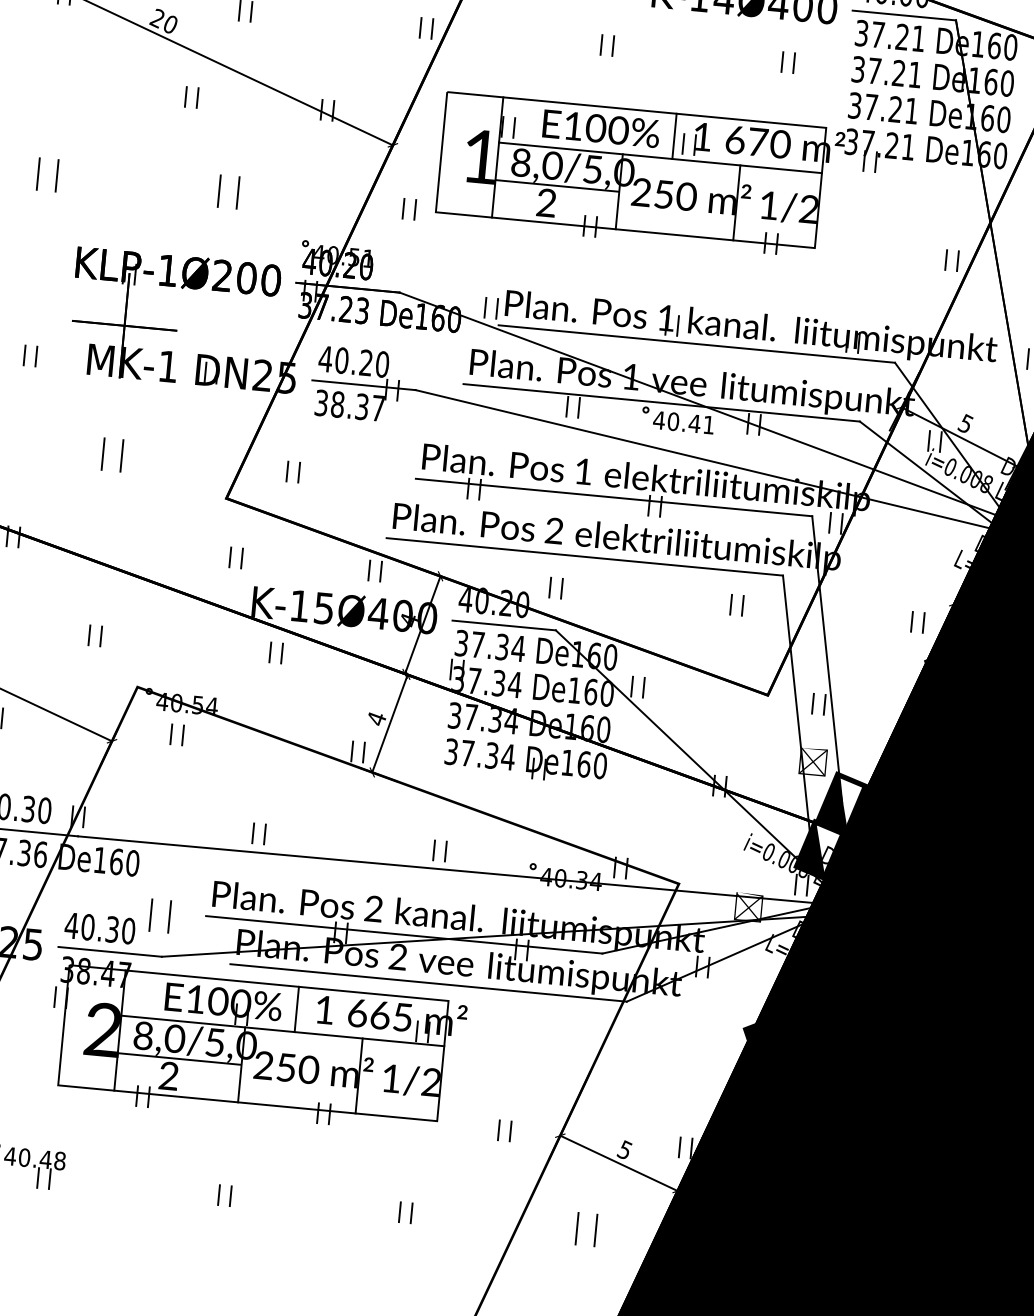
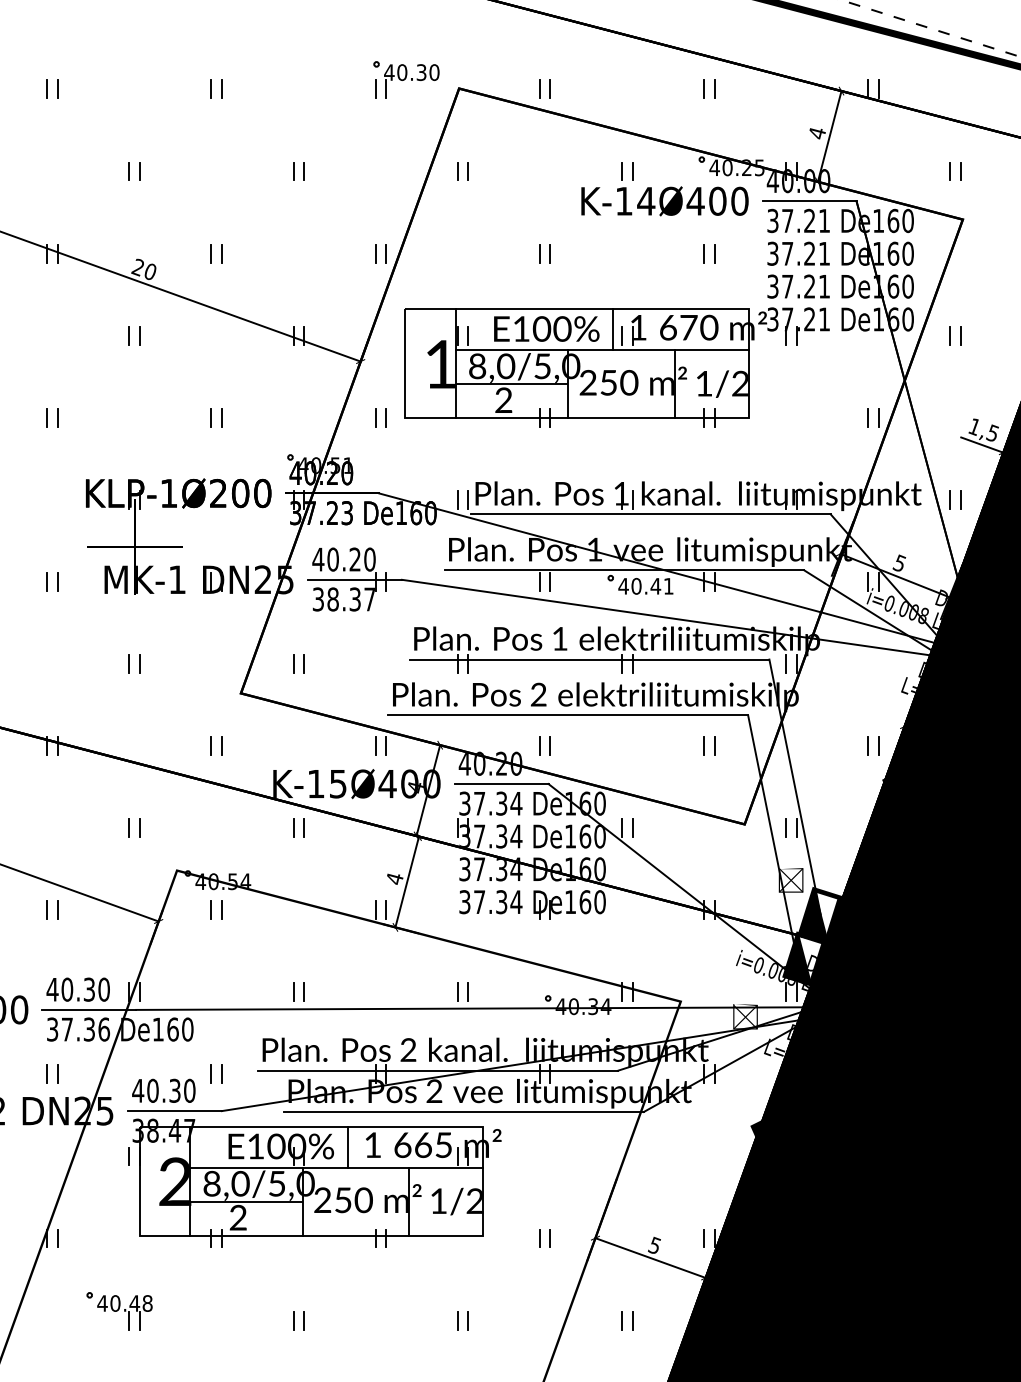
part: (191, 97) -> (134, 335), moved
part: (47, 174) -> (52, 417), size x0.62
part: (228, 191) -> (216, 417), size x0.62
part: (112, 454) -> (134, 663), size x0.62
part: (235, 557) -> (216, 745), moved
part: (159, 914) -> (216, 1073), size x0.62
part: (587, 1229) -> (627, 1320), size x0.62

